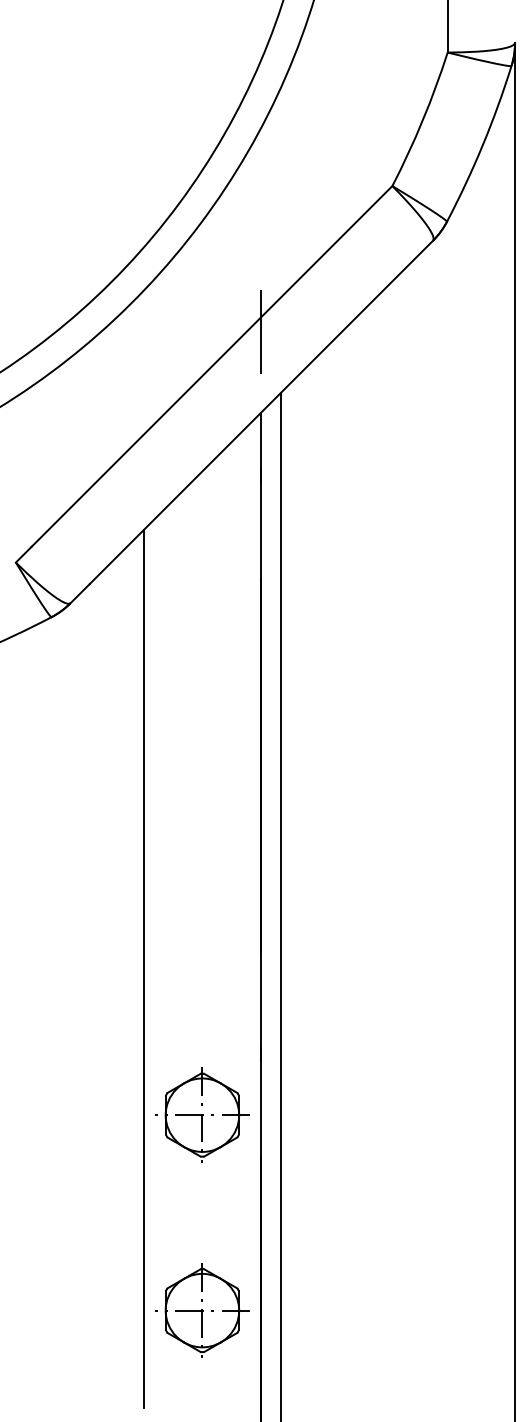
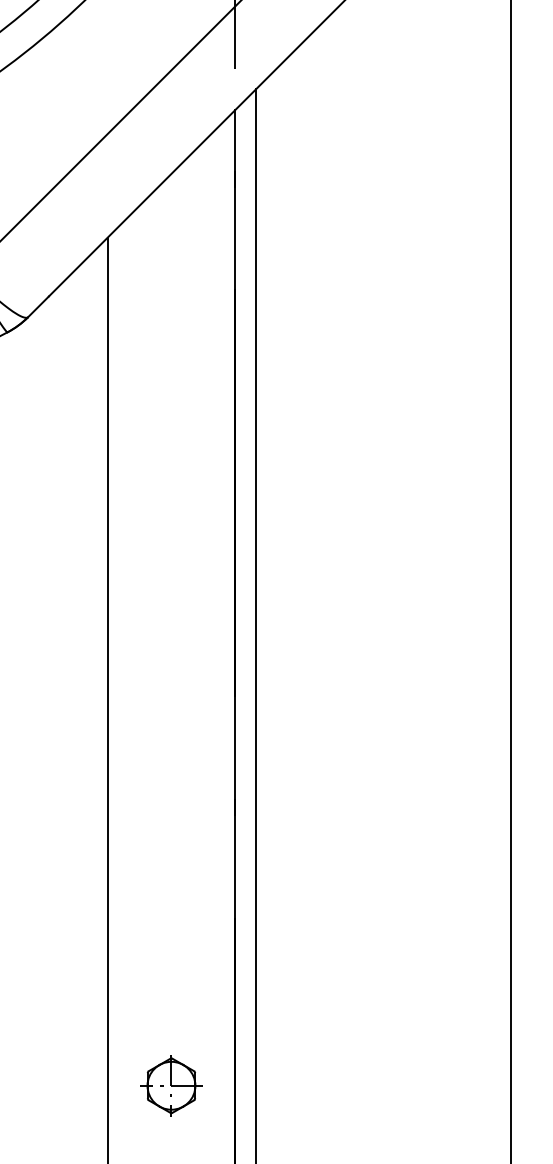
part: (202, 1114) -> (171, 872), removed
part: (202, 1310) -> (171, 1085), size x0.6

